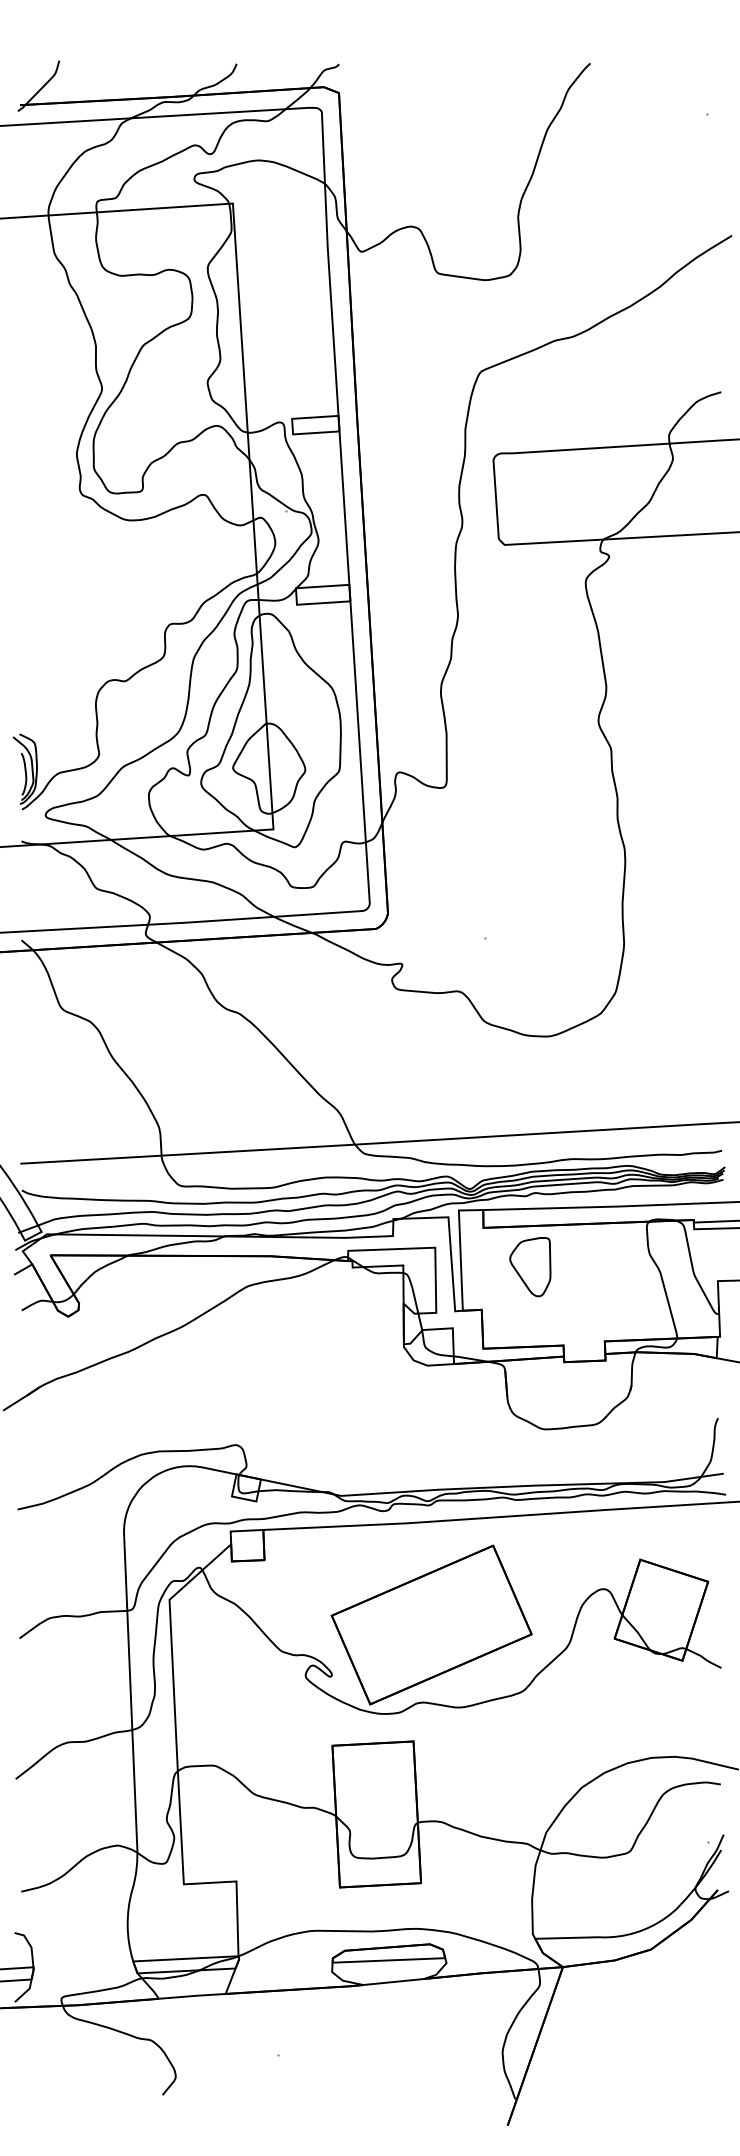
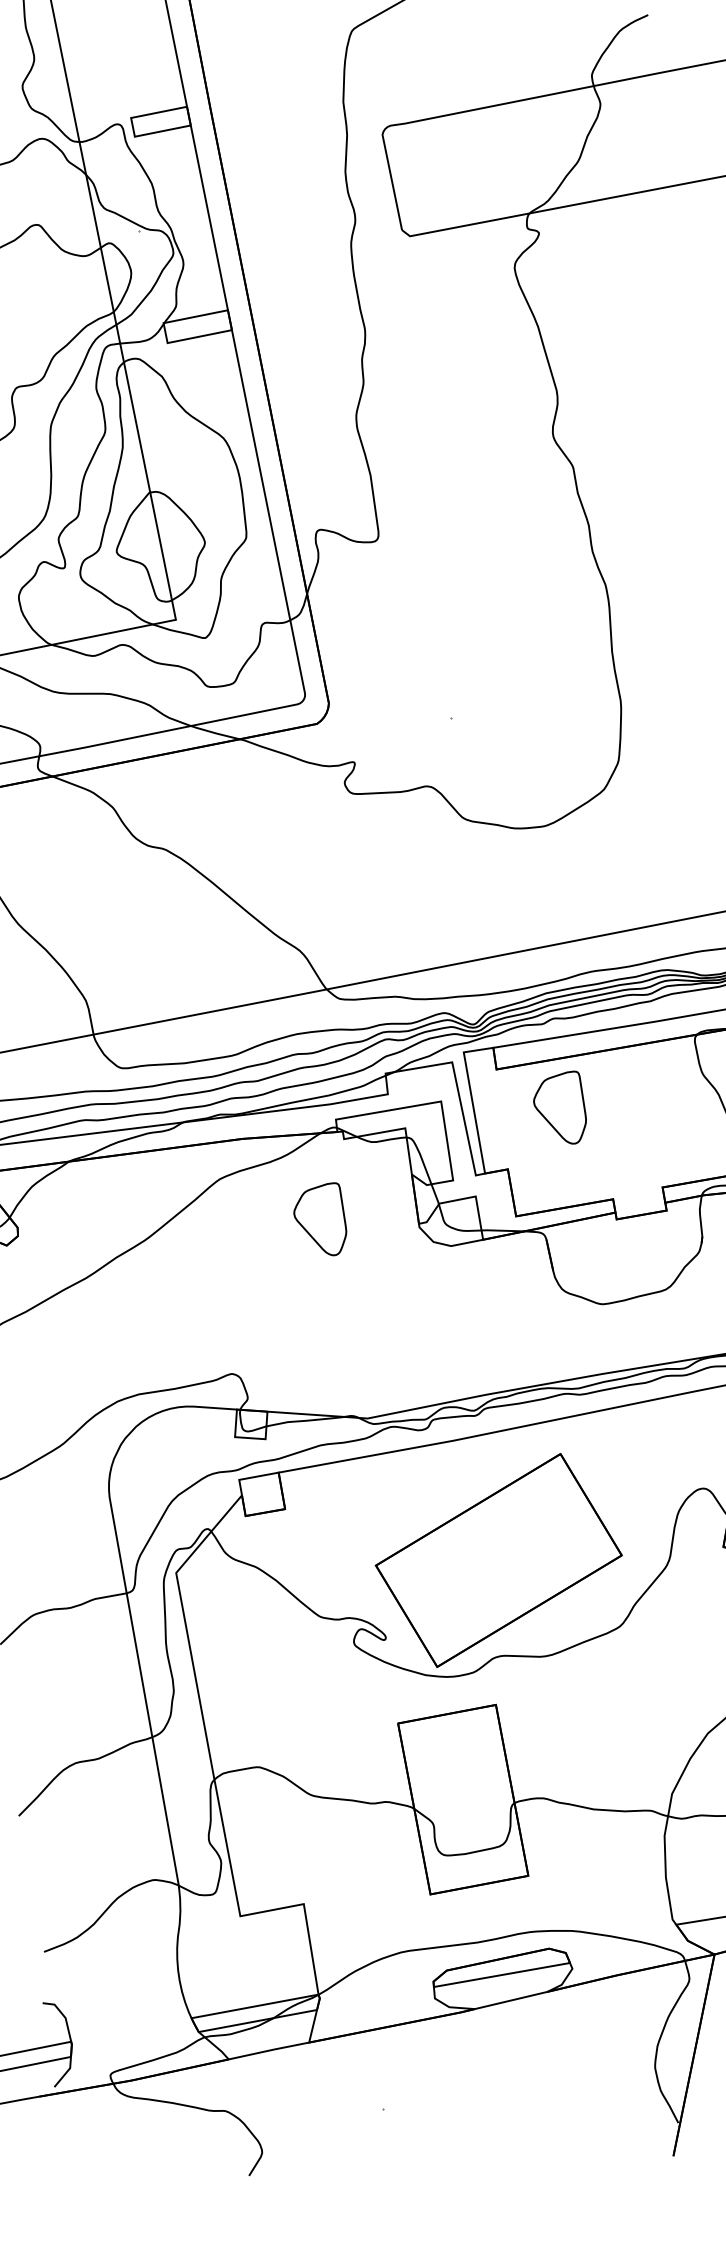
part: (324, 1331) -> (320, 1221), added

